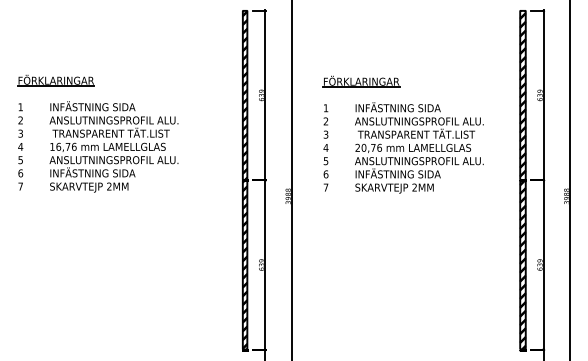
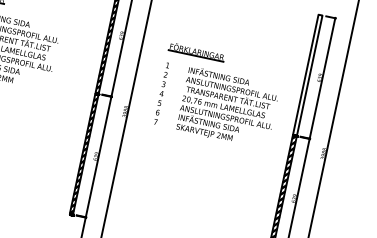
hatch: (522, 95) -> (307, 75), removed
part: (402, 134) -> (218, 95), moved

